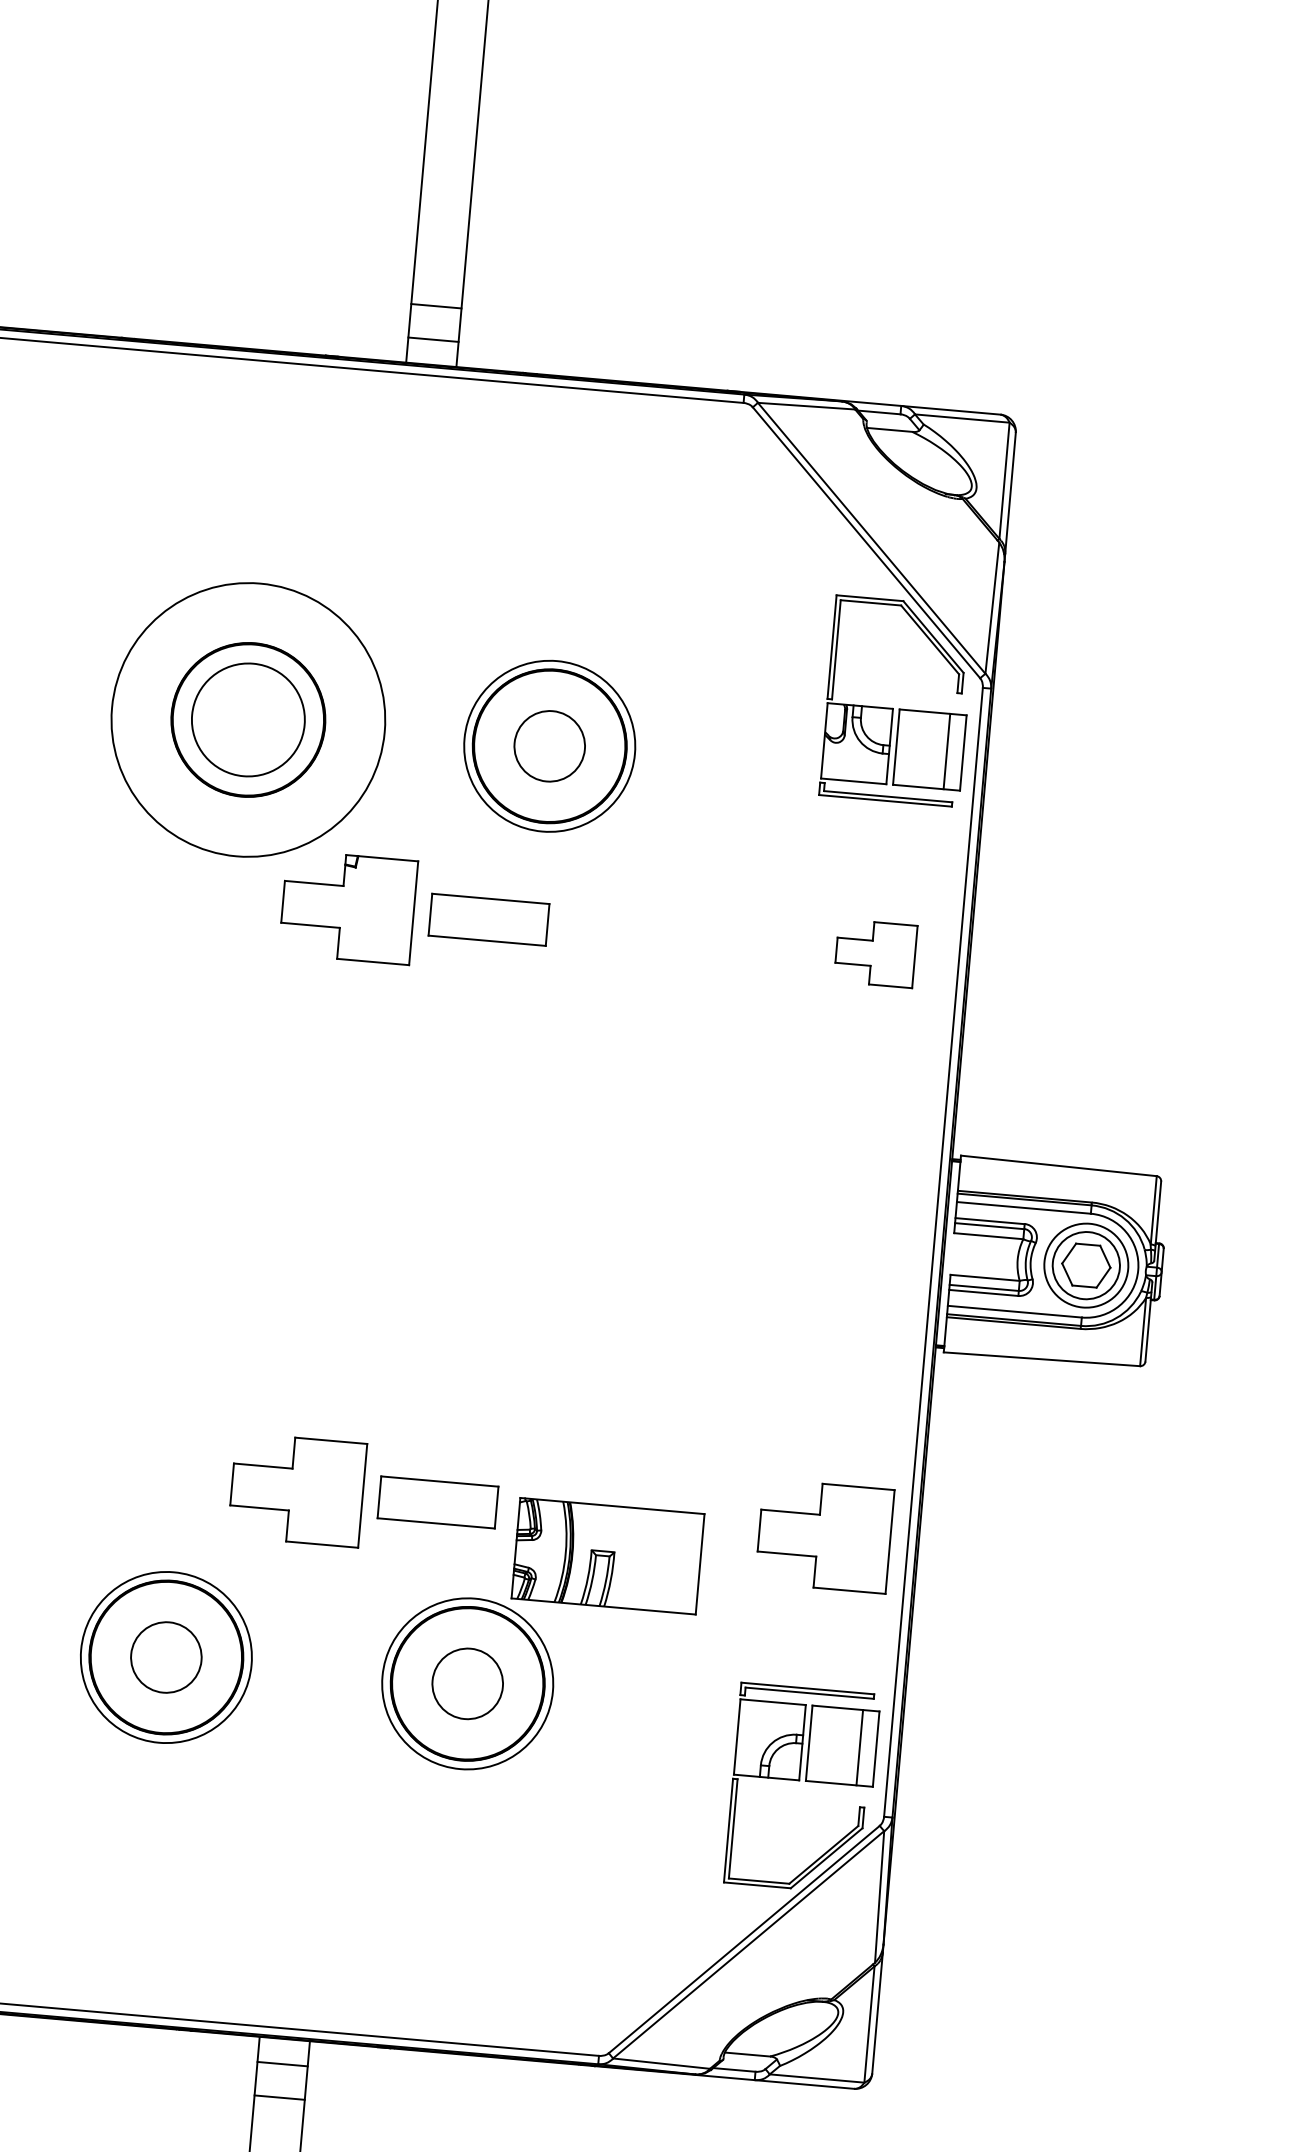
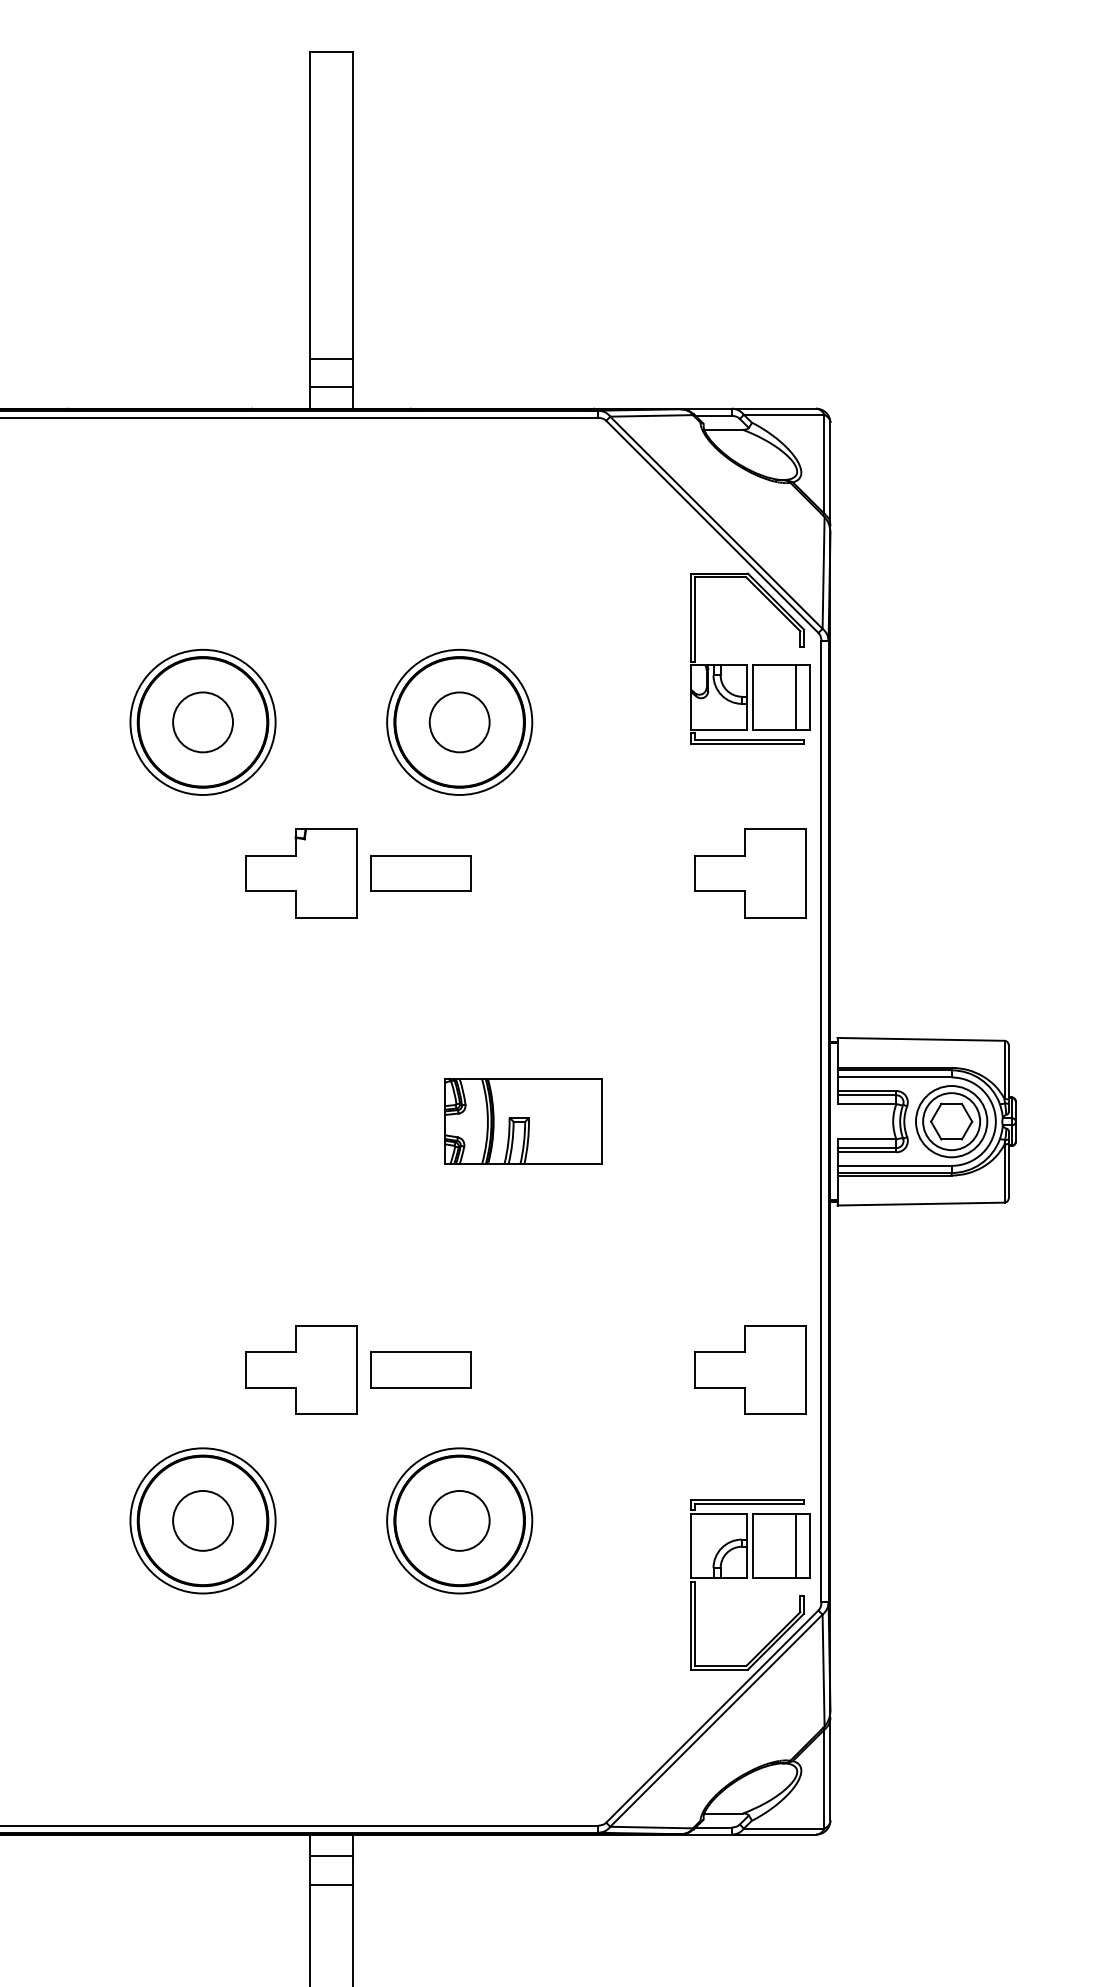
circle: (247, 718) -> (202, 721), size x0.62
circle: (247, 720) -> (202, 722), size x0.62
part: (875, 953) -> (750, 873), size x1.67
part: (607, 1554) -> (523, 1120), moved

